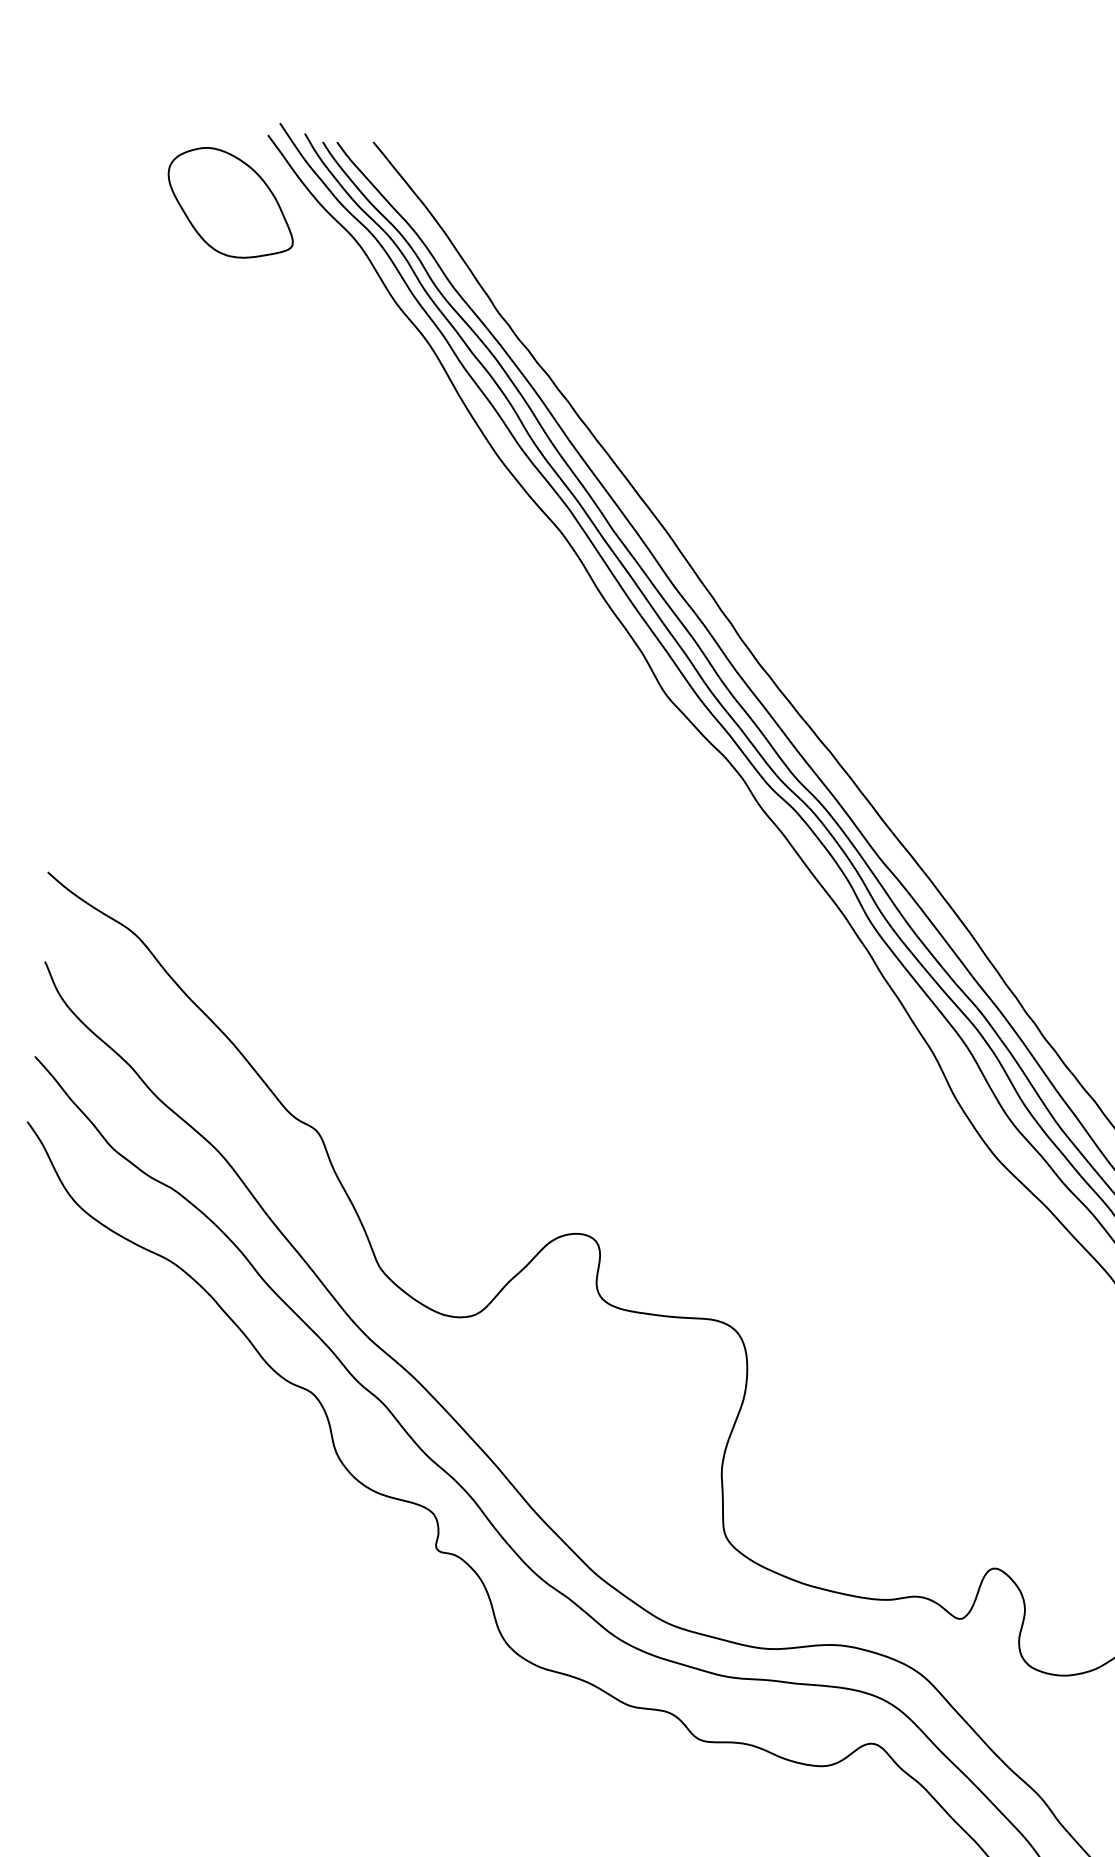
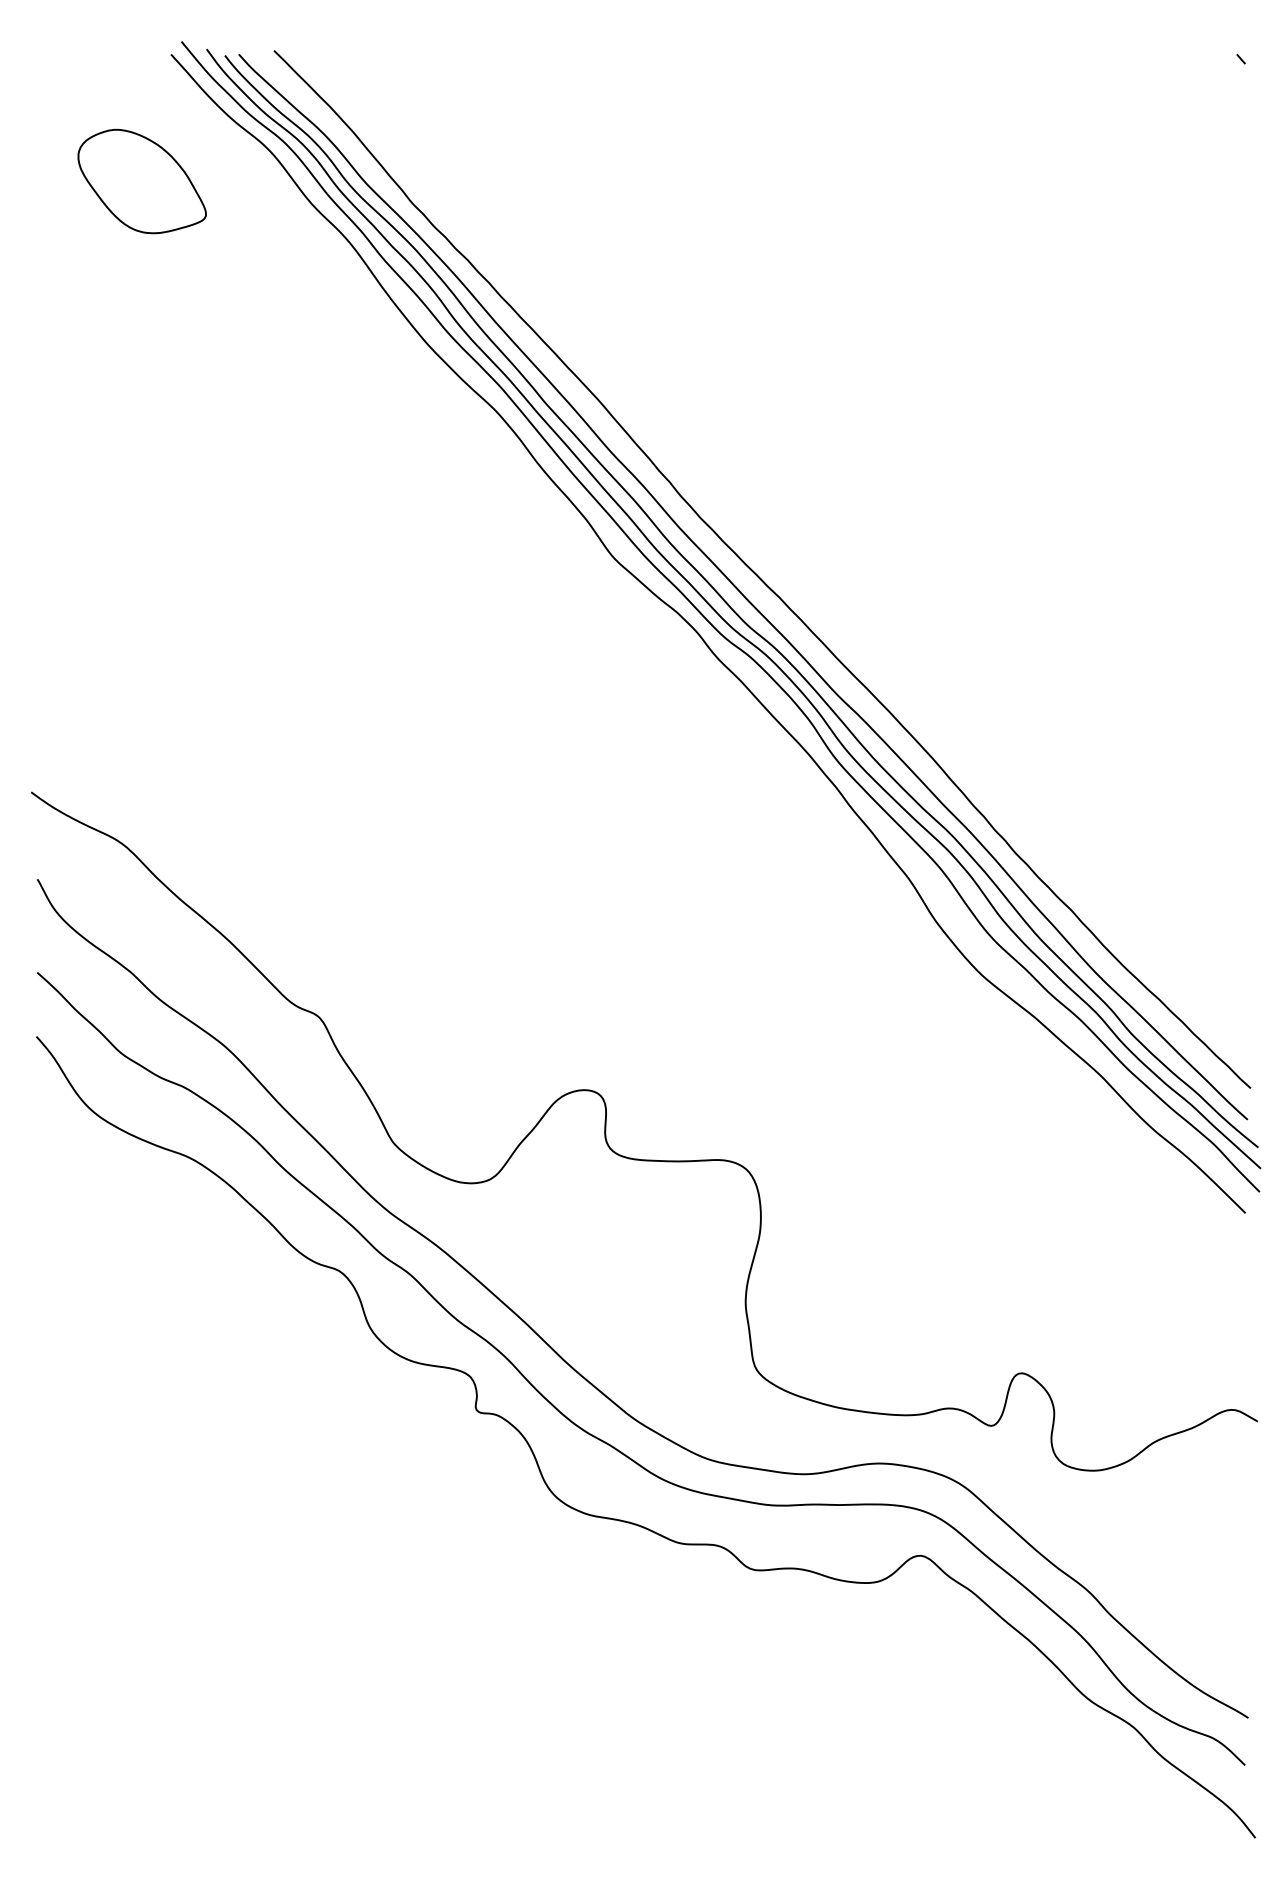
part: (230, 203) -> (141, 181), moved

